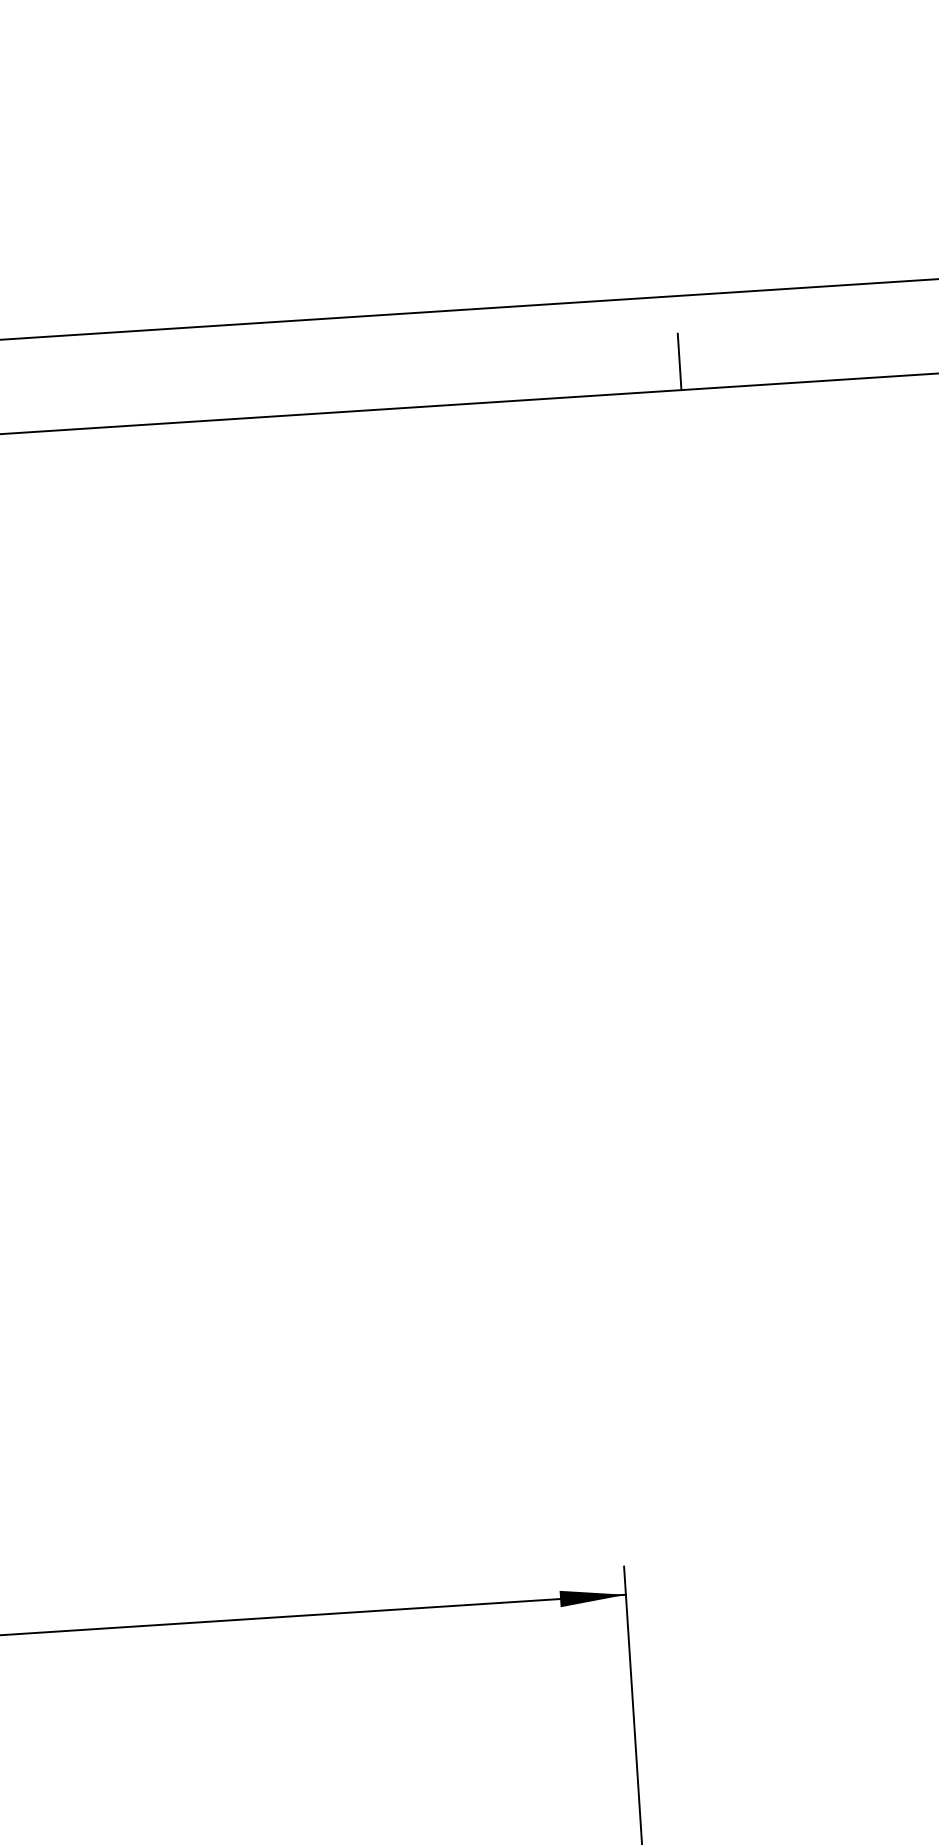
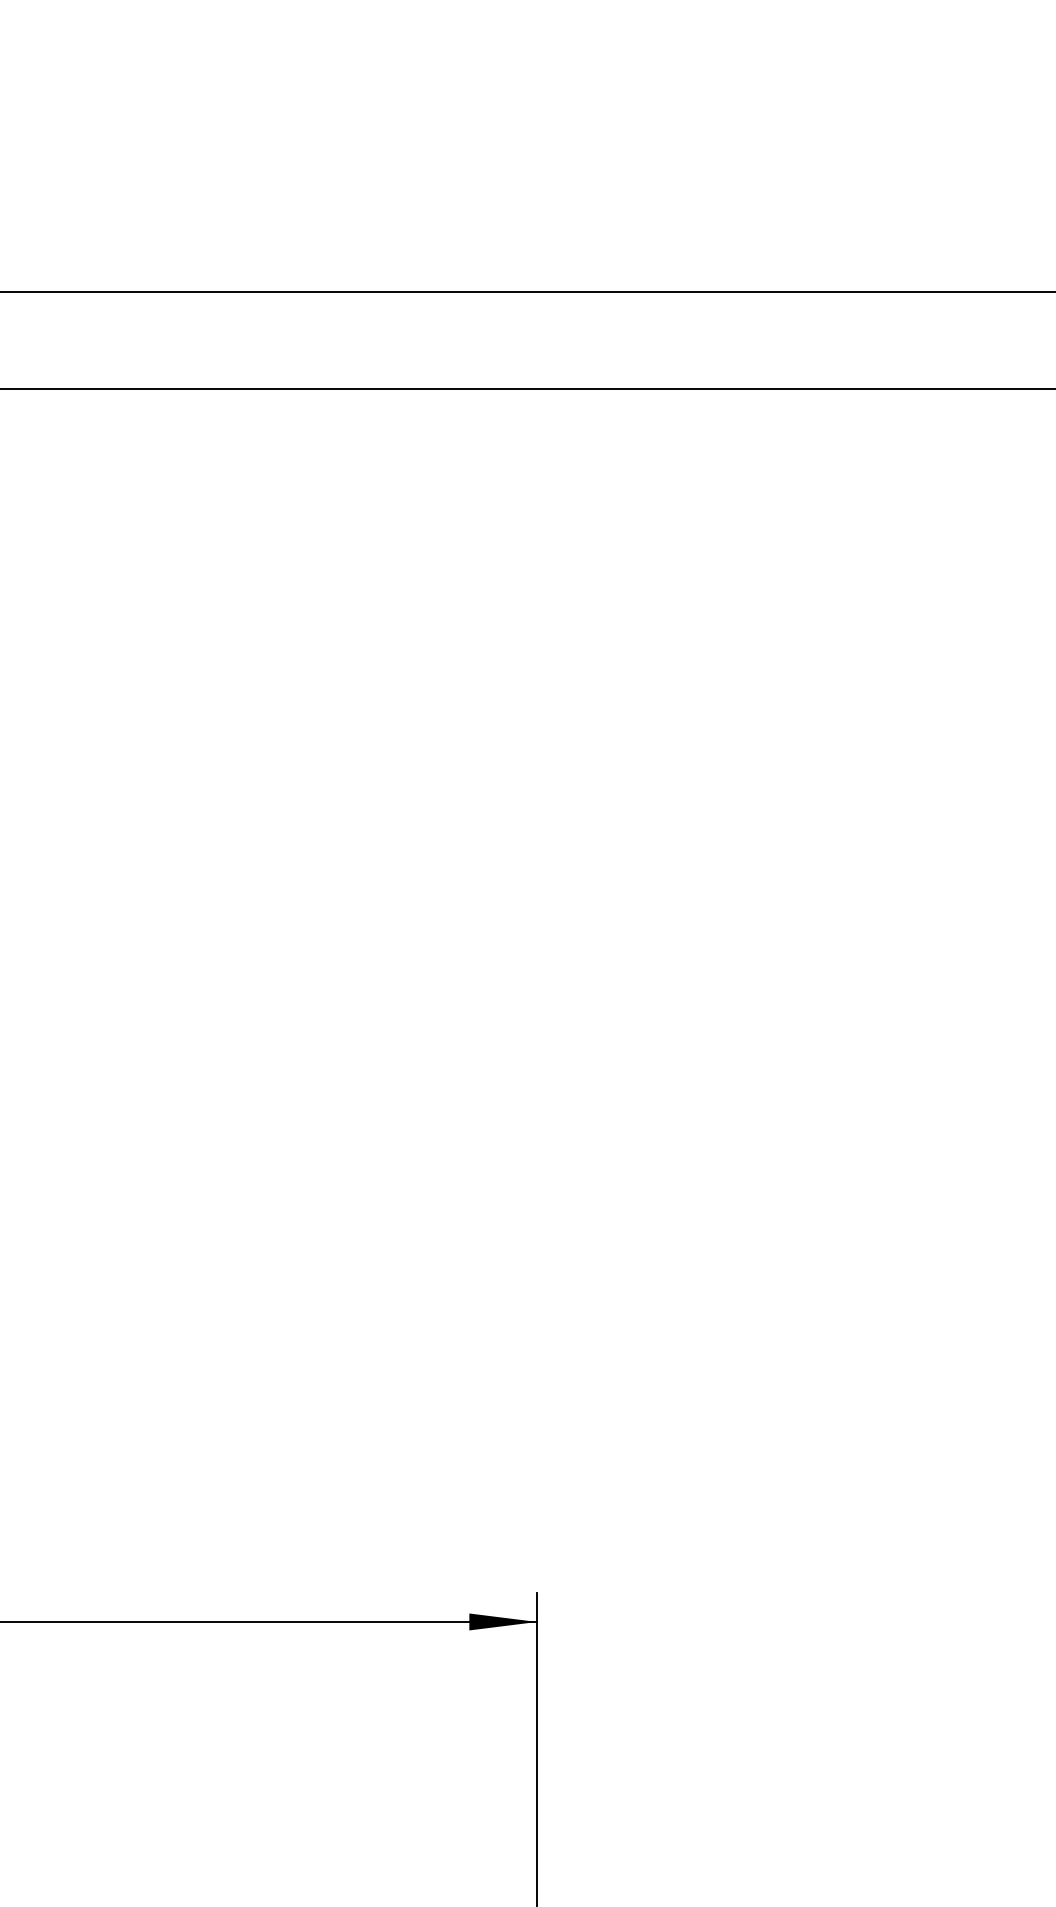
line: (680, 362) -> (674, 360), removed

